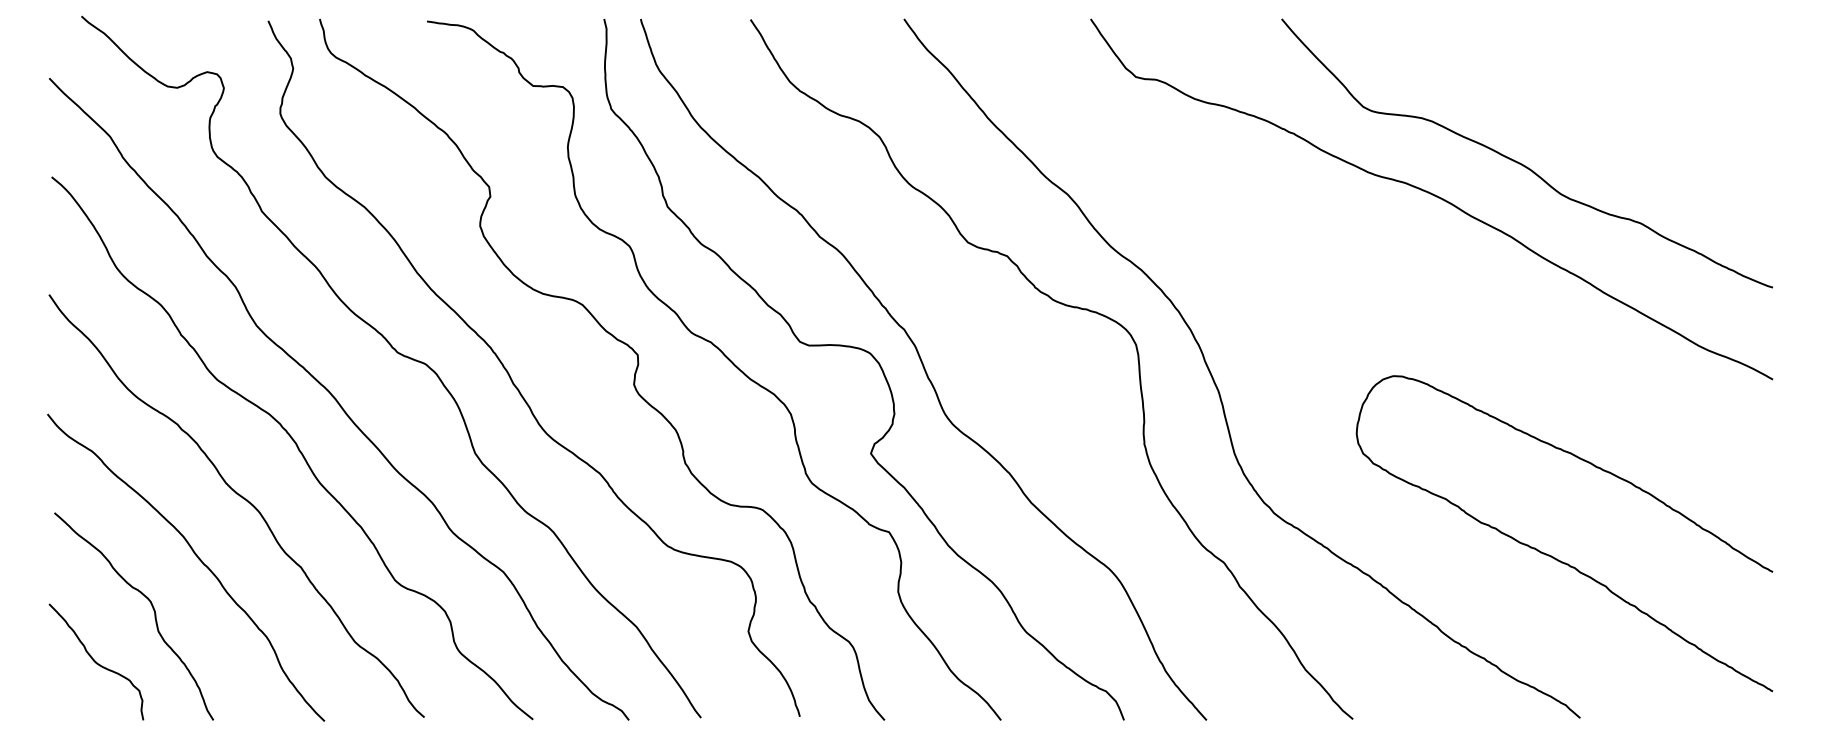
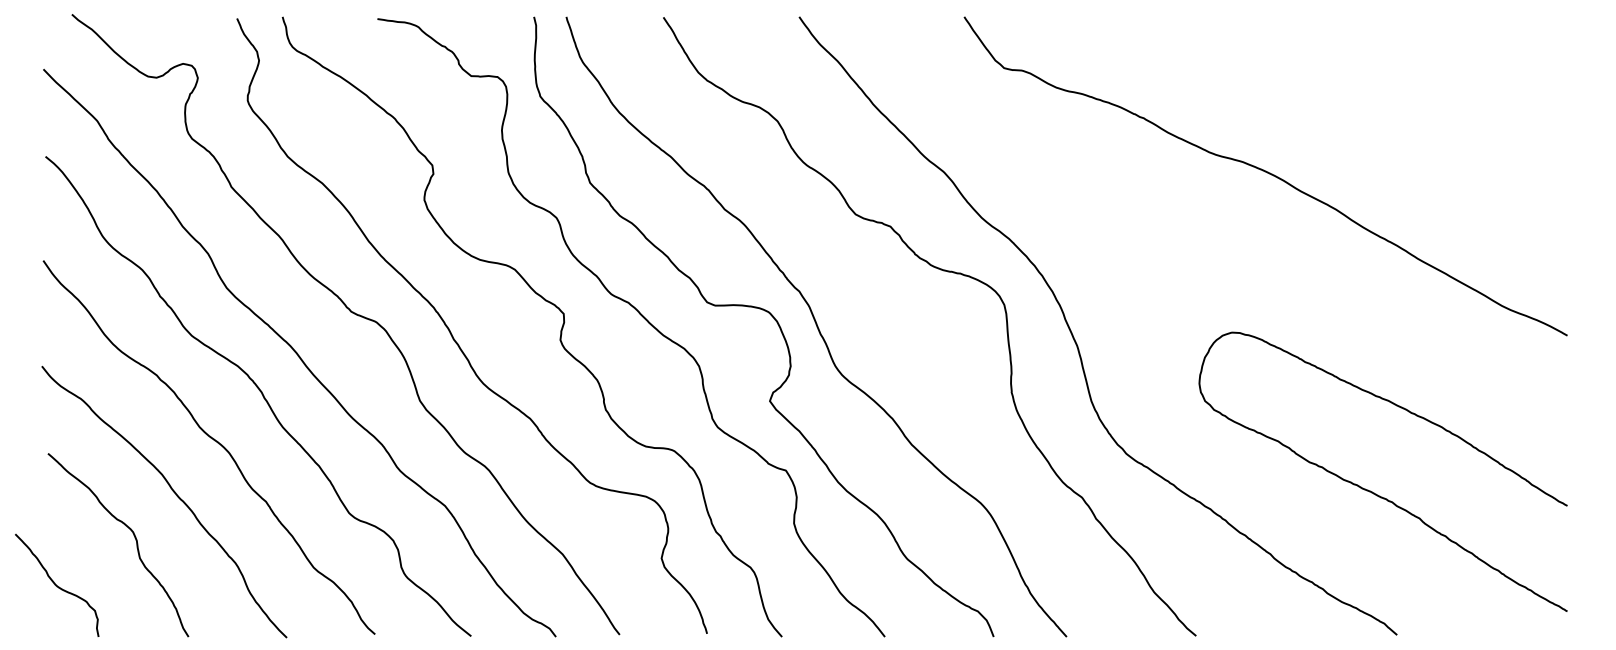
curve: (1521, 163) -> (1345, 144), removed
curve: (95, 660) -> (56, 584), moved

